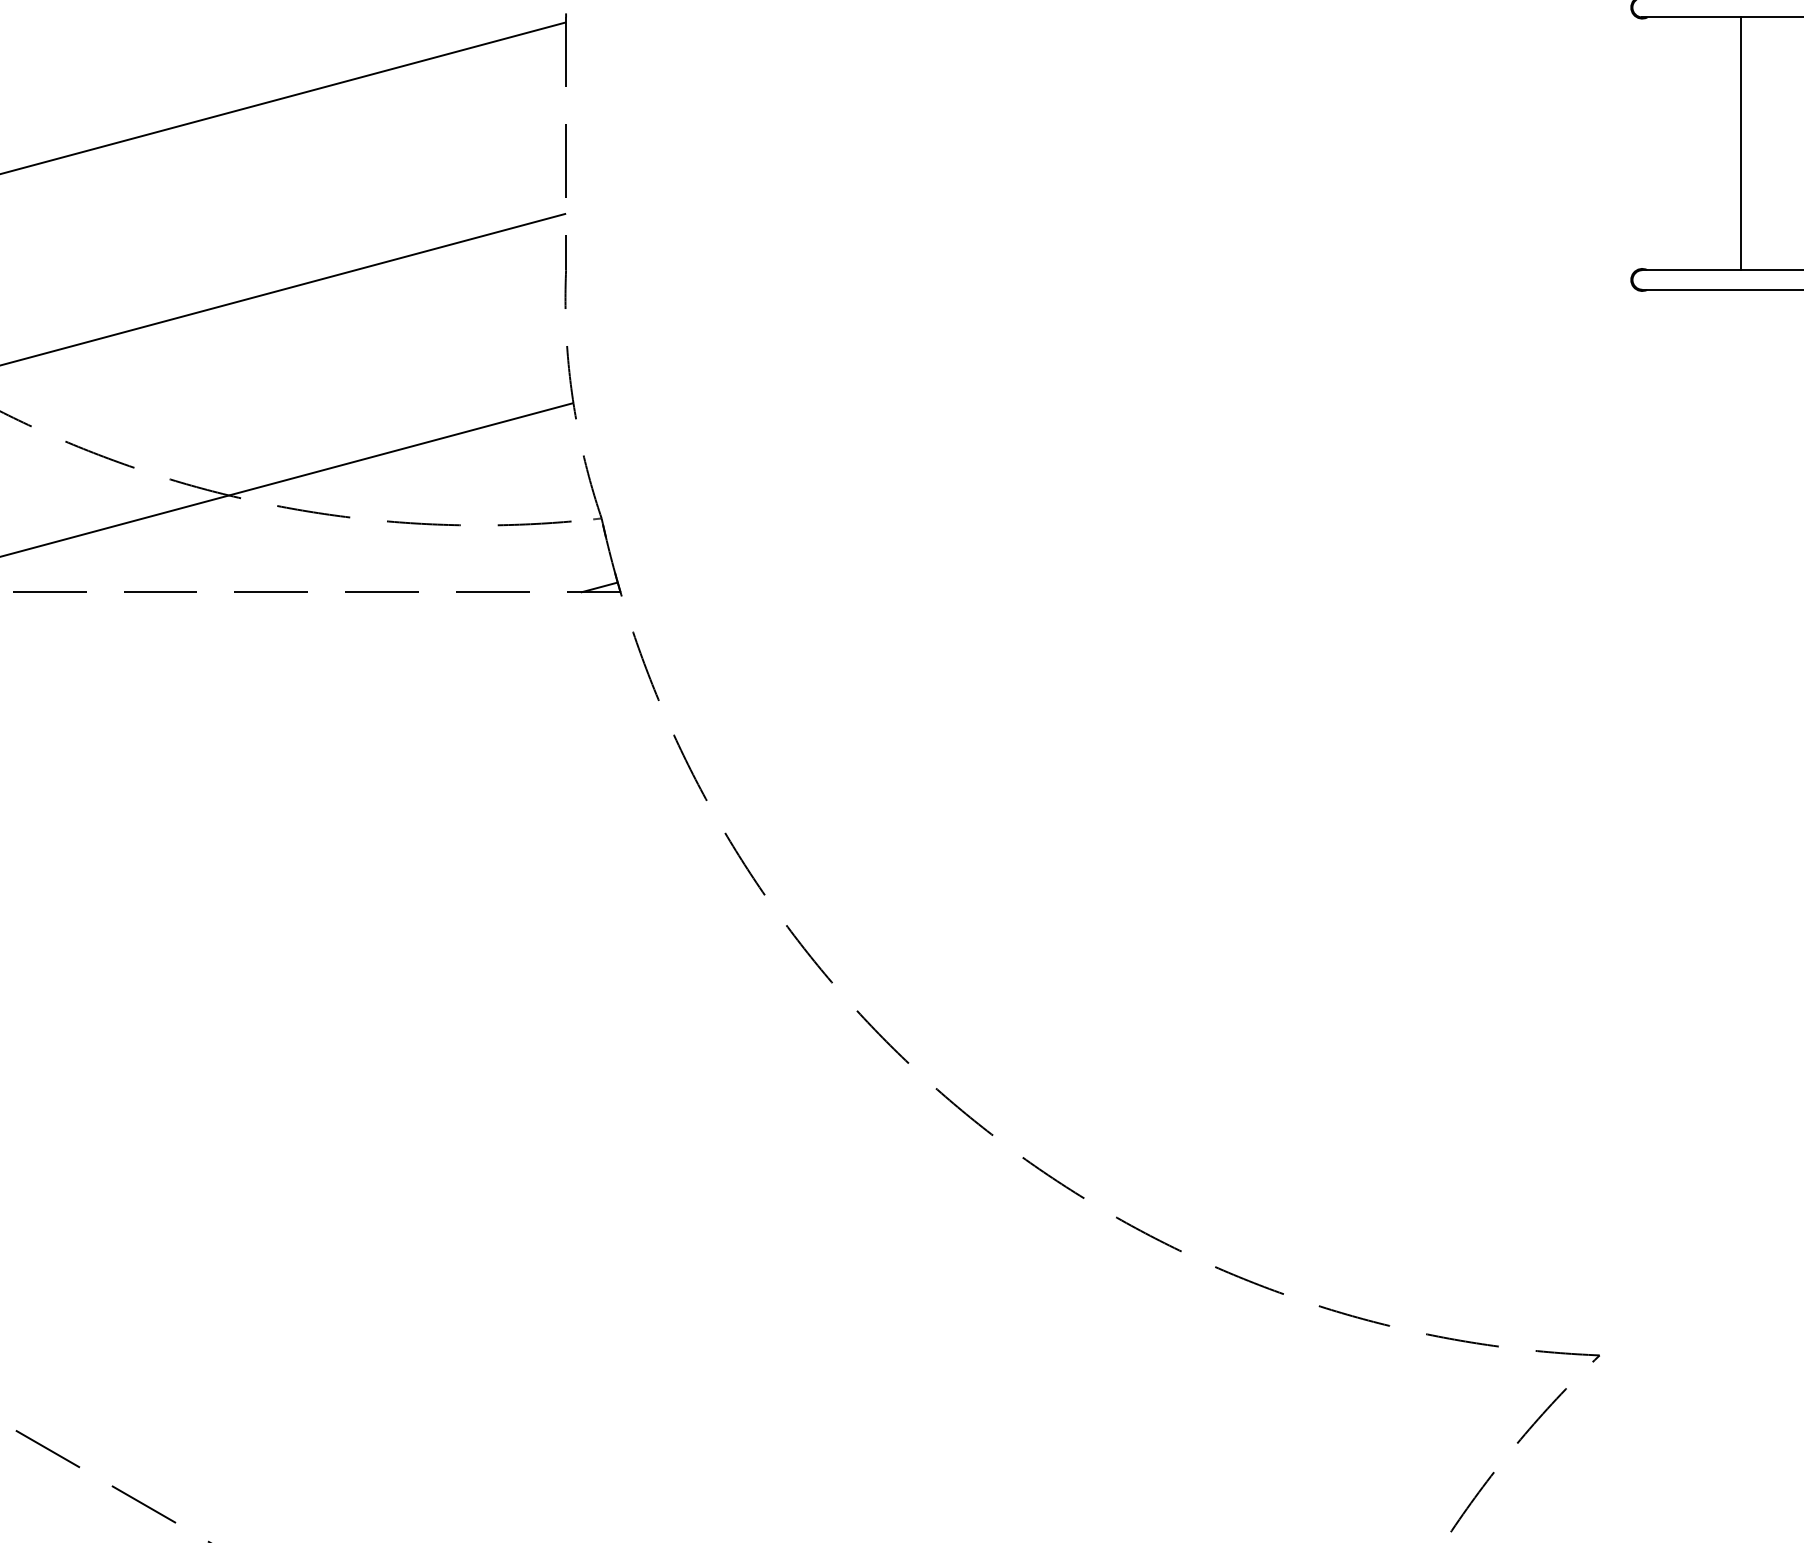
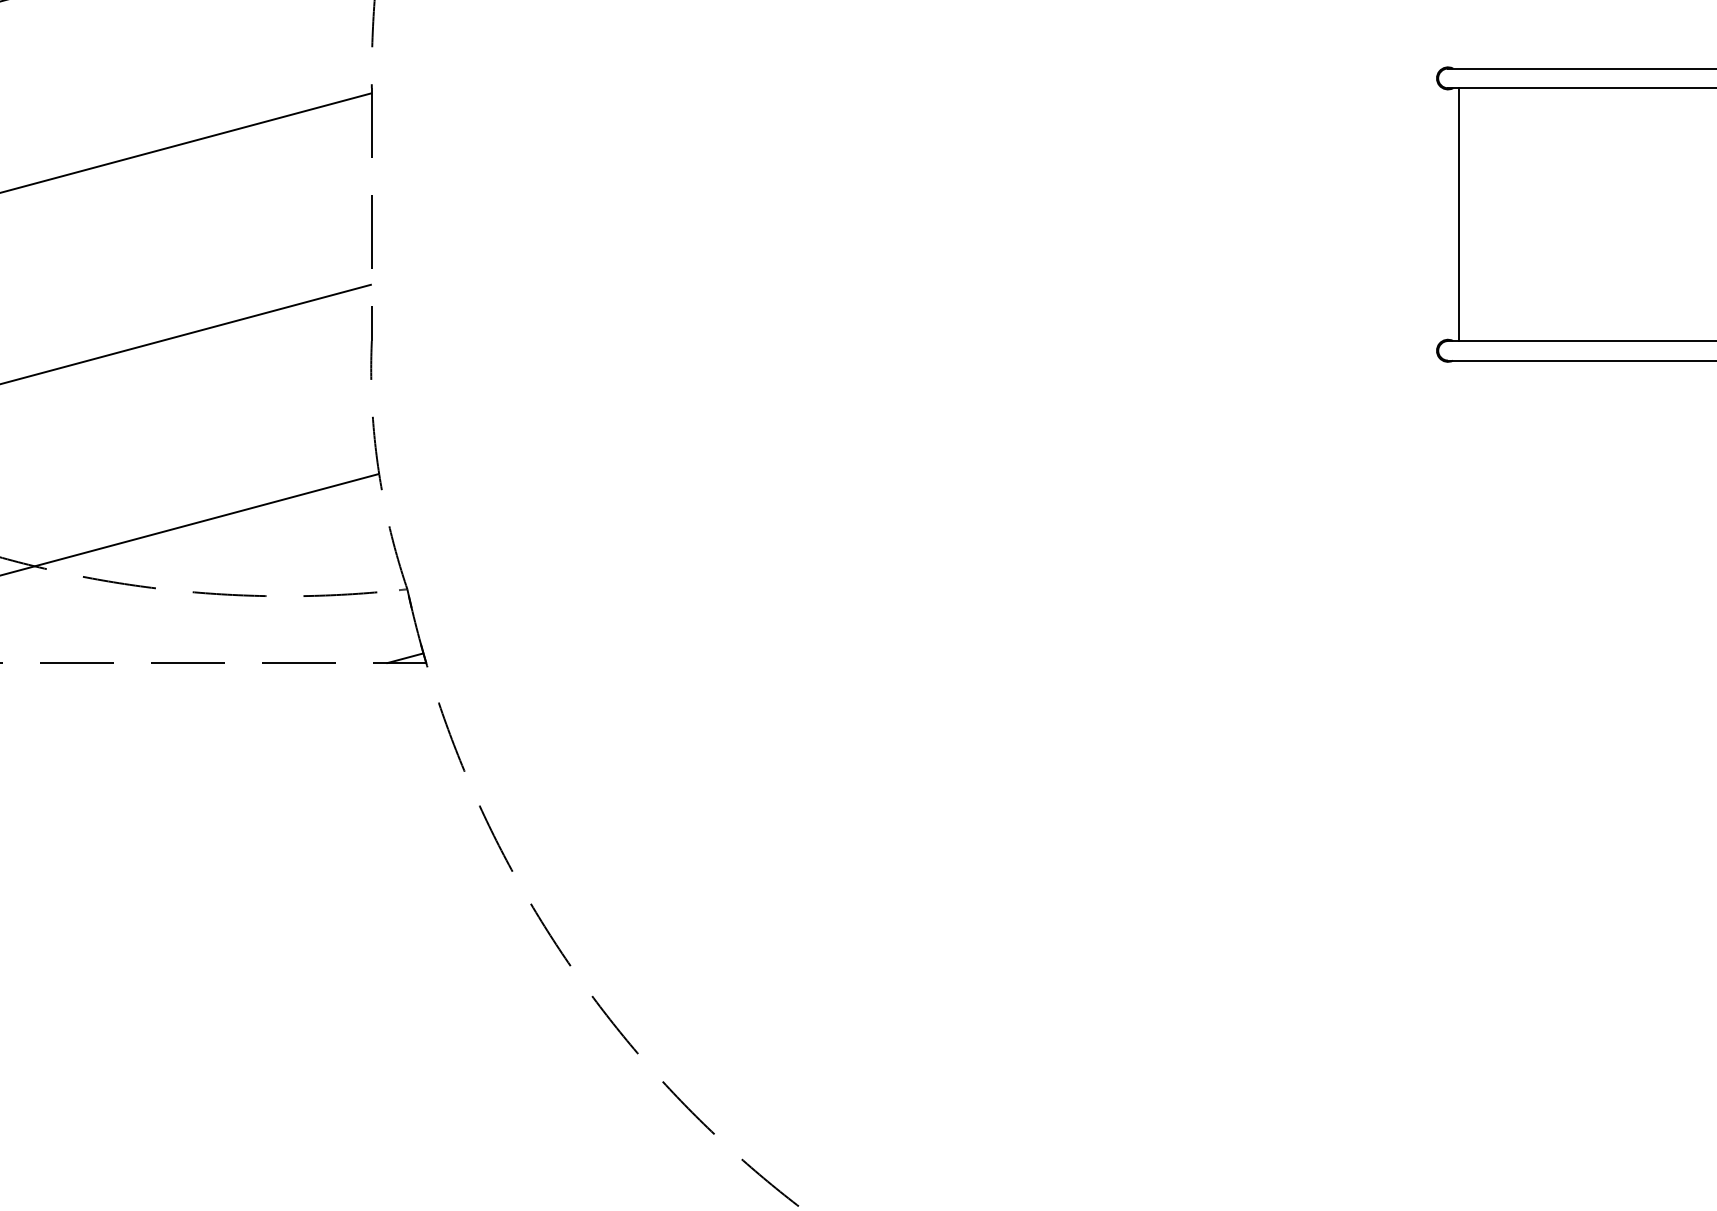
line: (1741, 143) -> (1459, 214), moved

